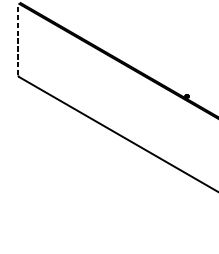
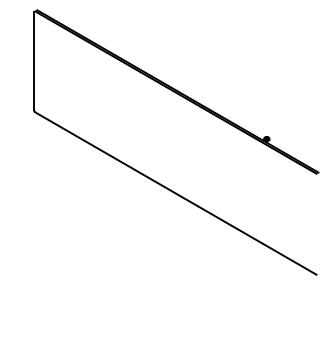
line: (18, 40) -> (34, 61), dashed -> solid

